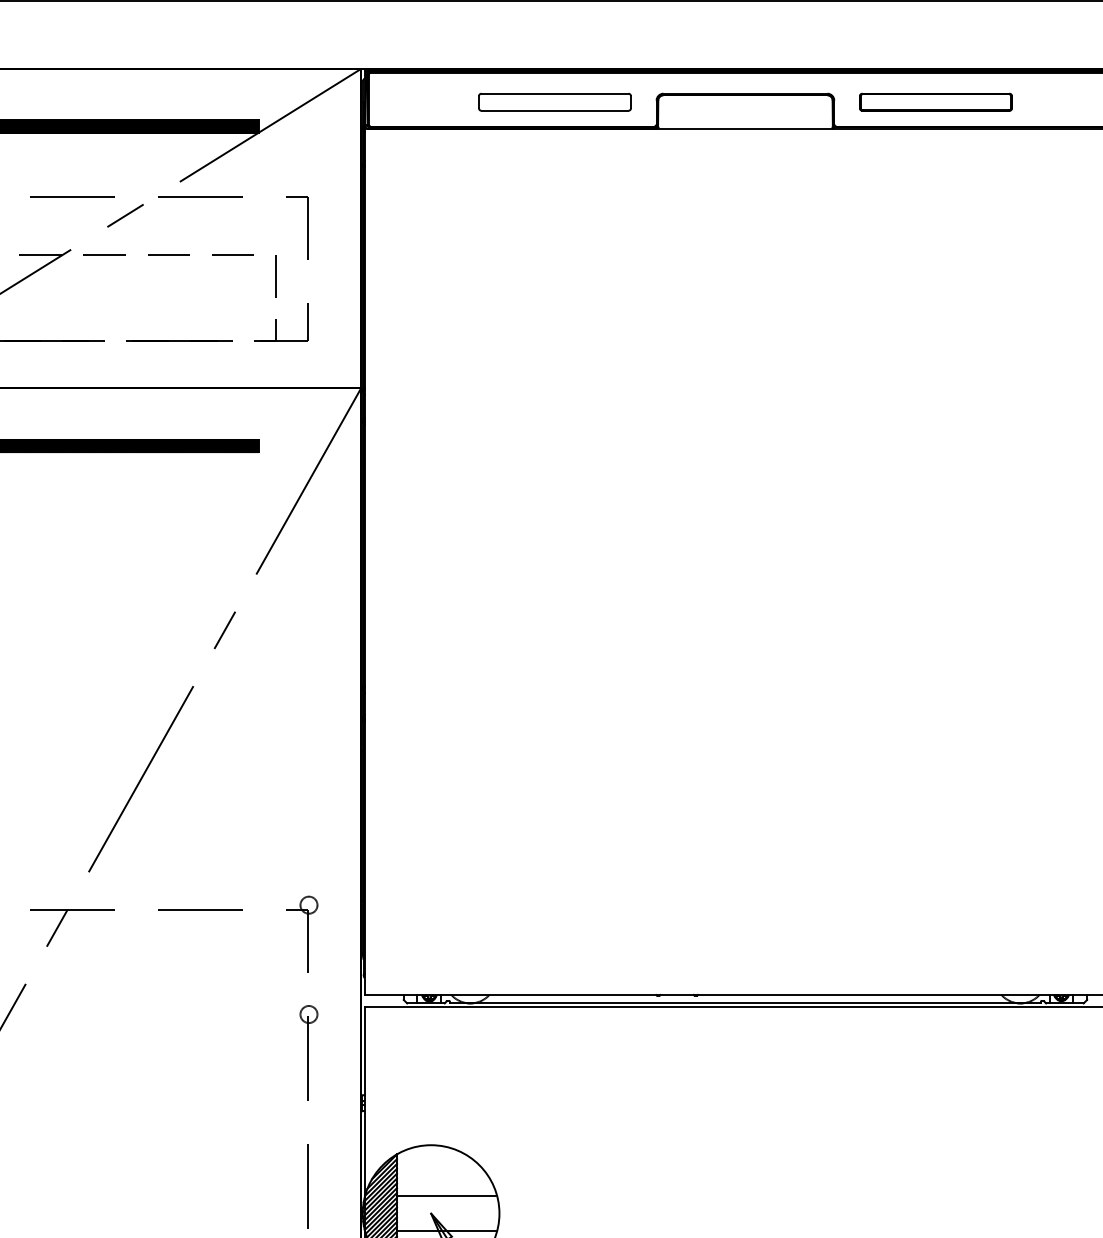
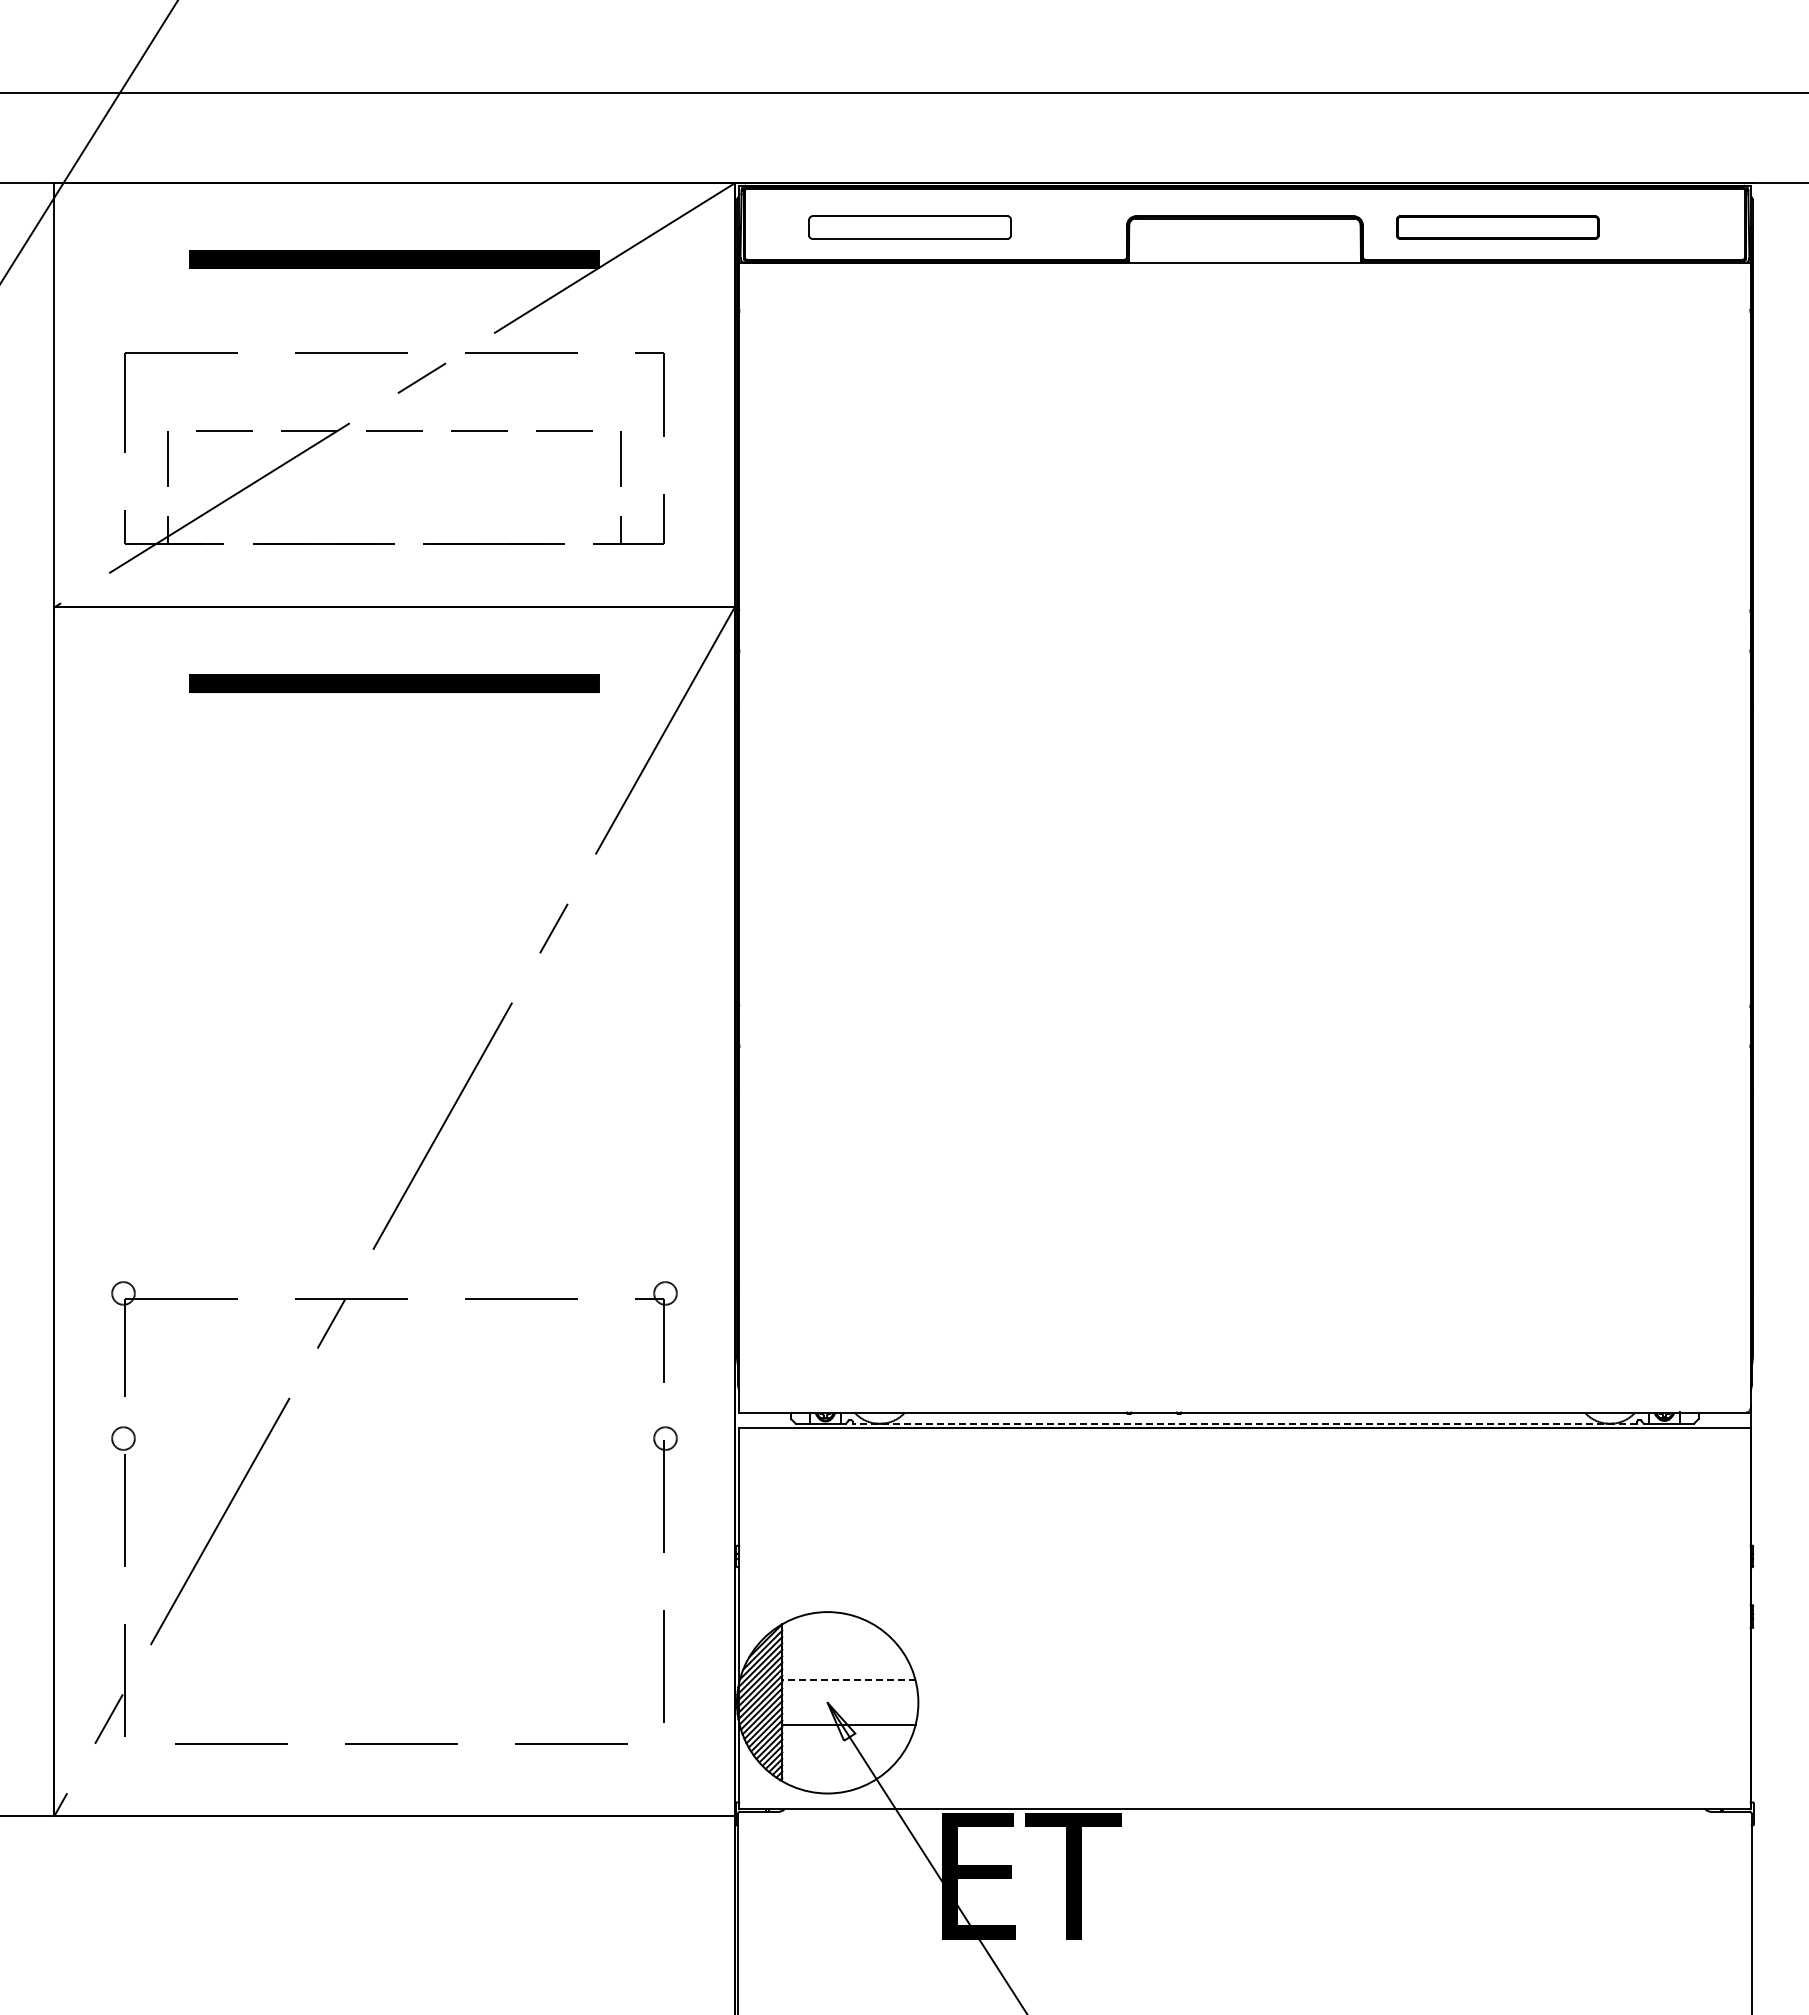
part: (554, 102) -> (909, 227), moved
line: (745, 1003) -> (1244, 1423), solid -> dashed
line: (446, 1196) -> (848, 1680), solid -> dashed

